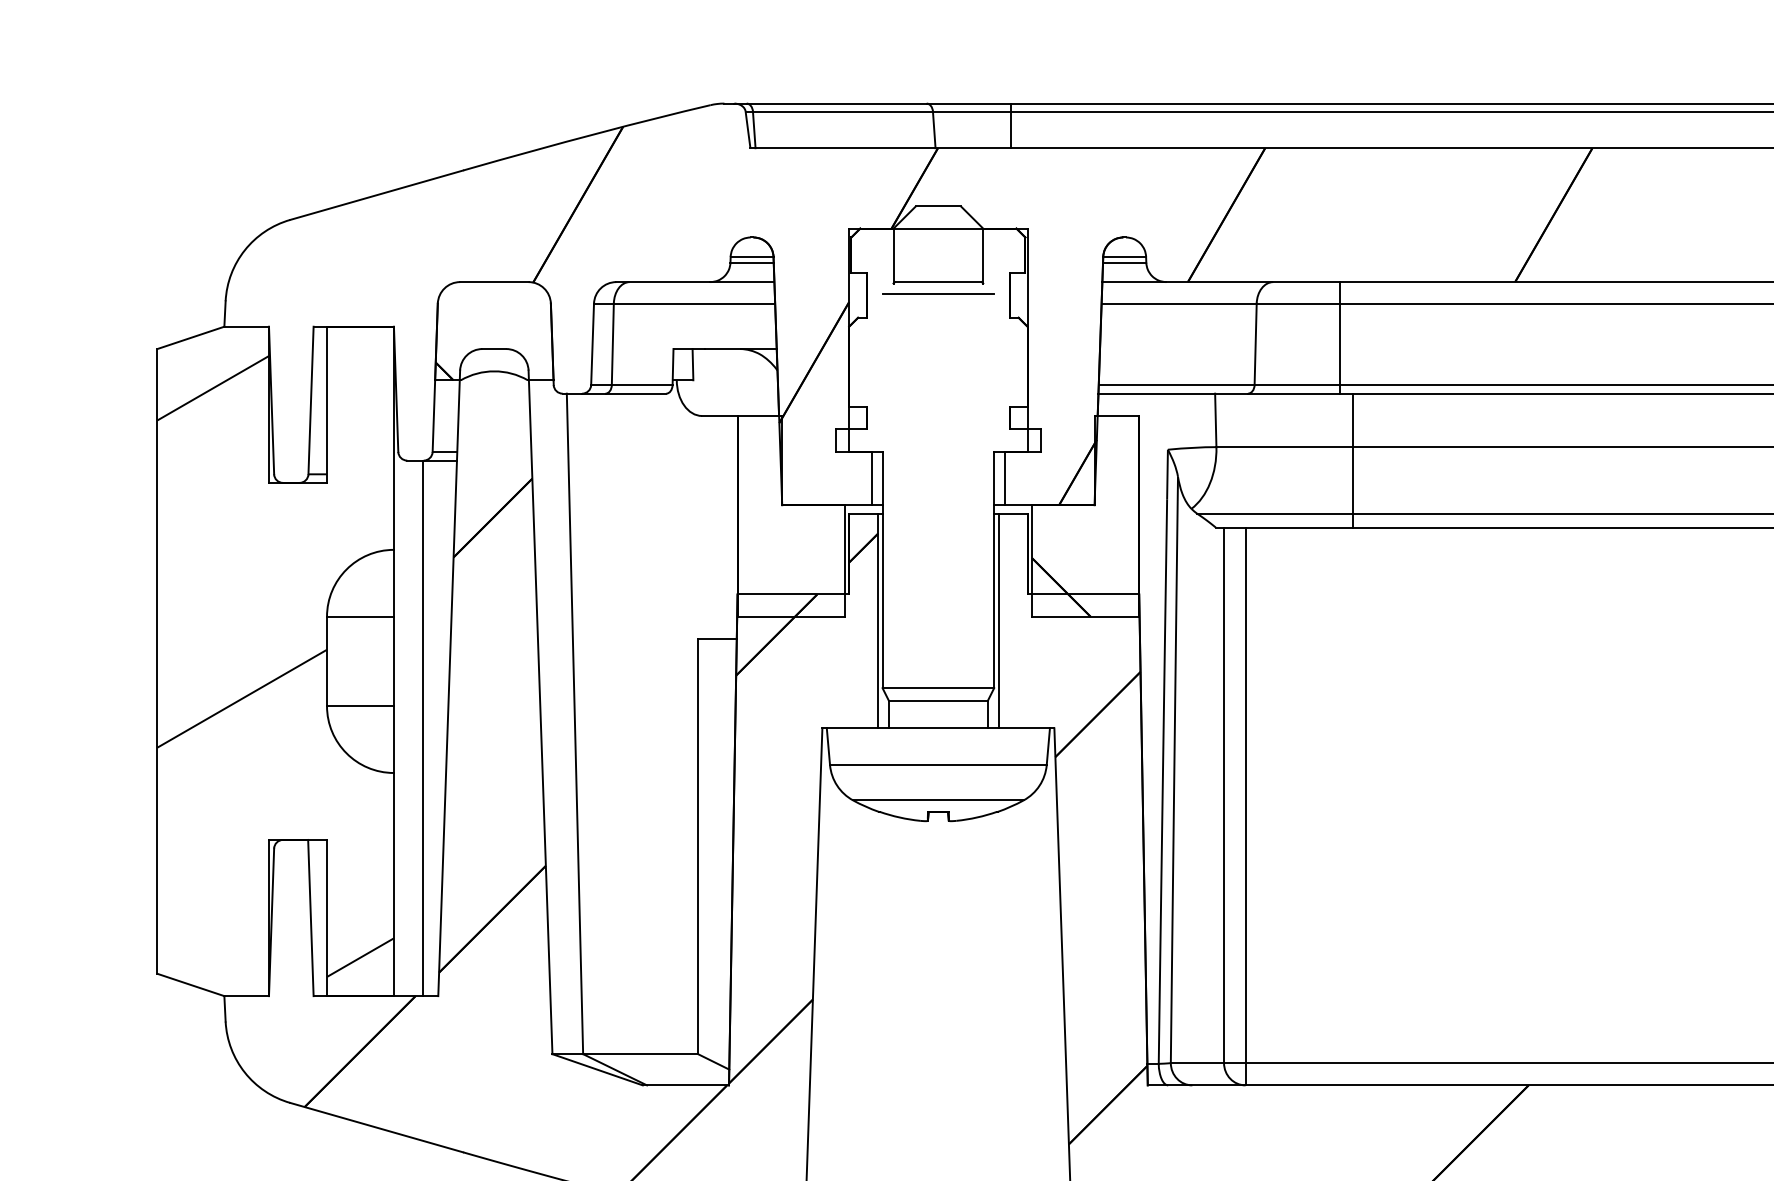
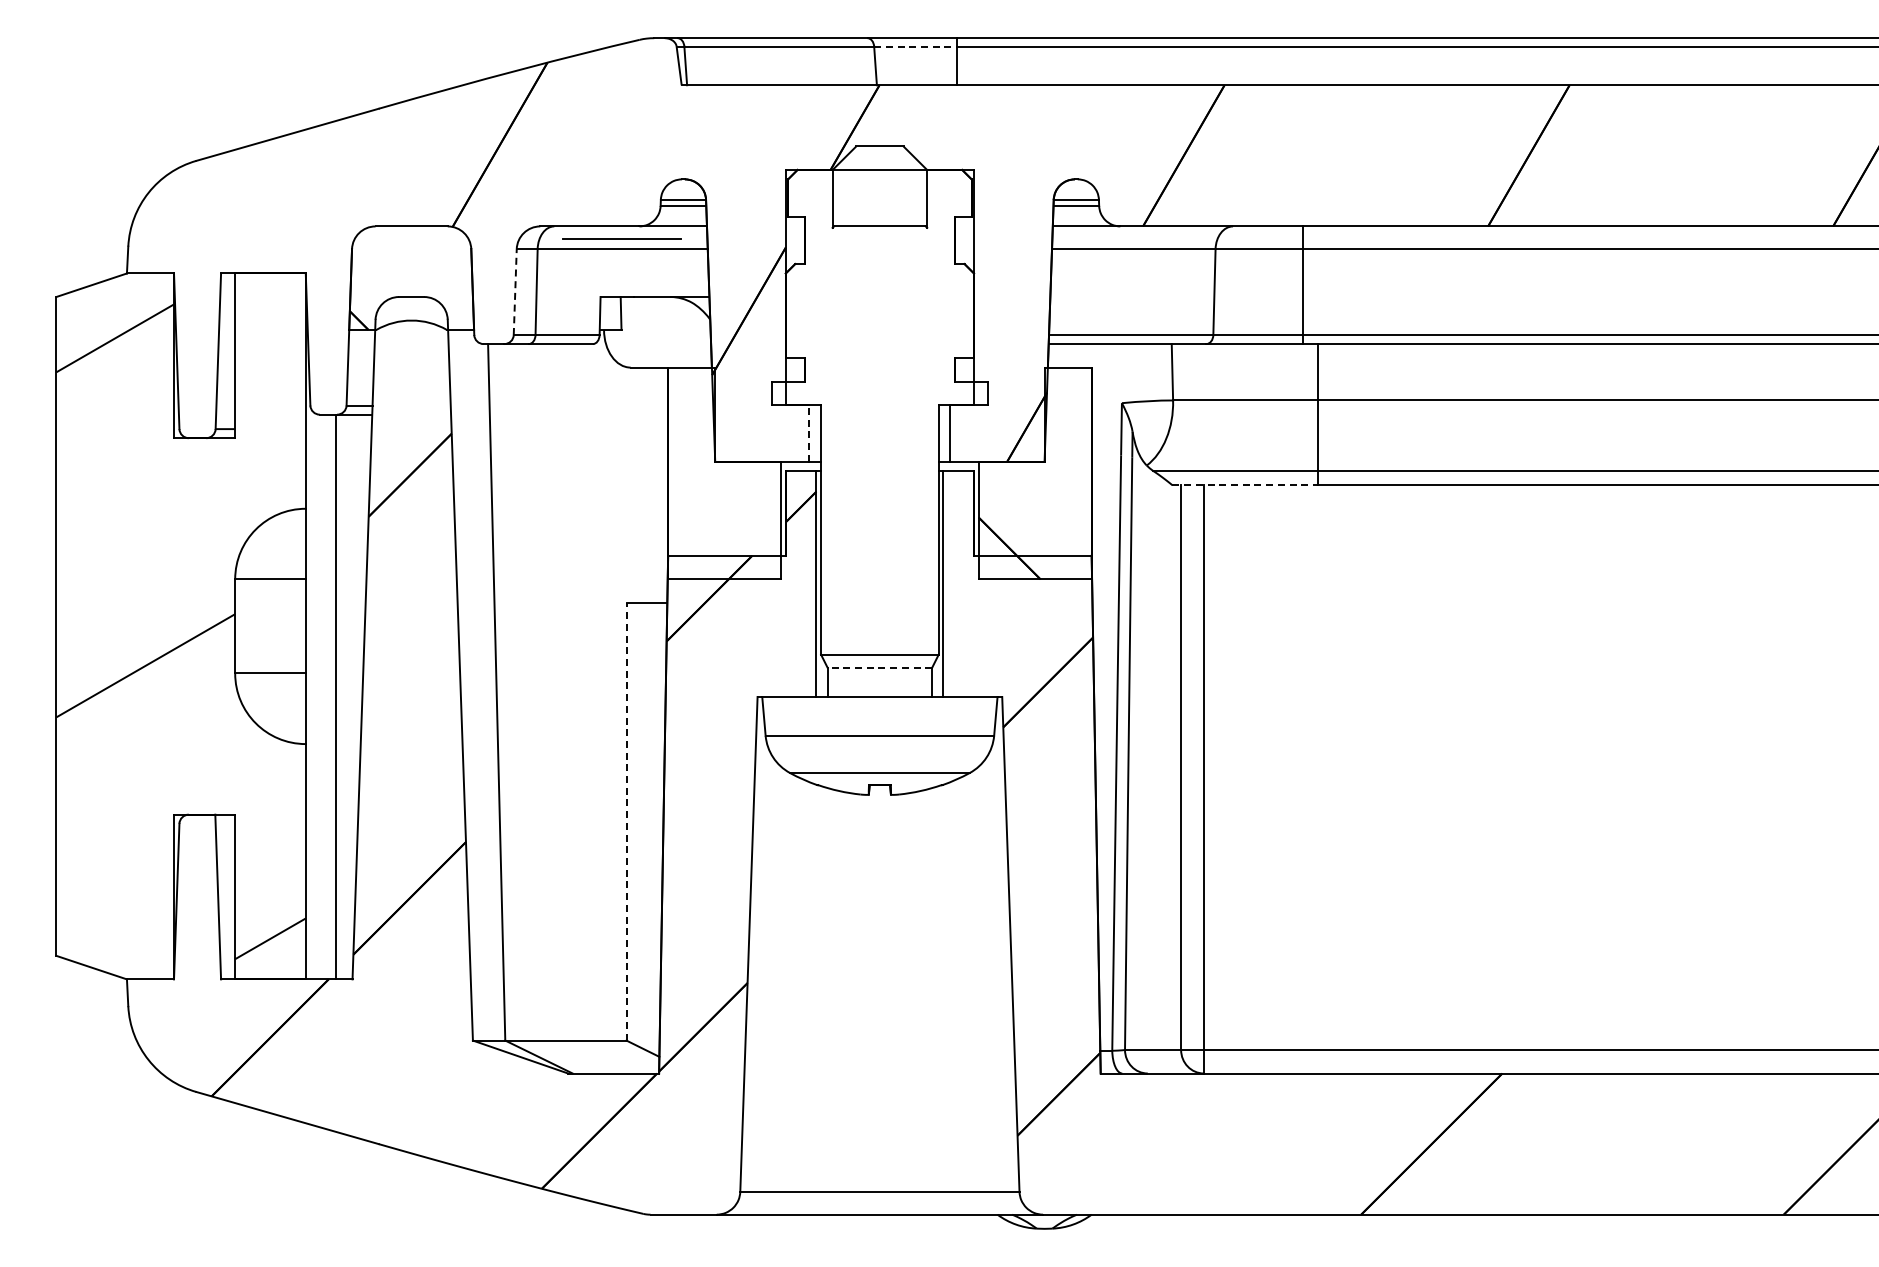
line: (972, 111) -> (915, 46), solid -> dashed
line: (938, 293) -> (621, 238), moved
line: (592, 344) -> (515, 292), solid -> dashed
line: (871, 478) -> (809, 433), solid -> dashed
line: (1285, 527) -> (1245, 485), solid -> dashed
line: (938, 700) -> (879, 667), solid -> dashed
line: (698, 846) -> (626, 821), solid -> dashed

